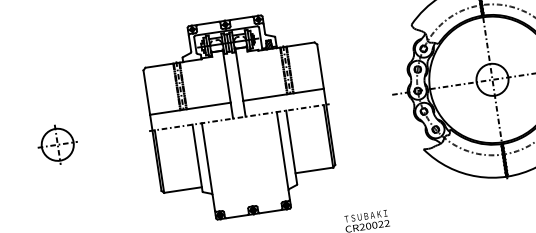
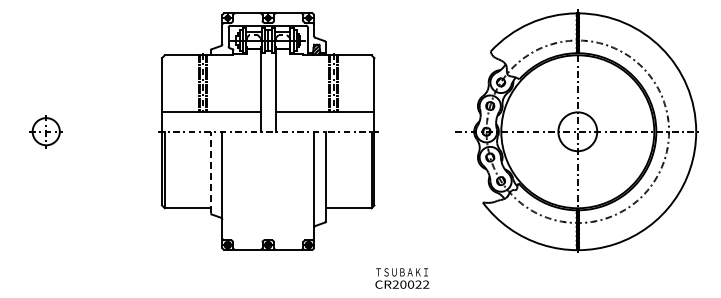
part: (58, 144) -> (46, 131), size x0.7
line: (197, 158) -> (210, 172), solid -> dashed

